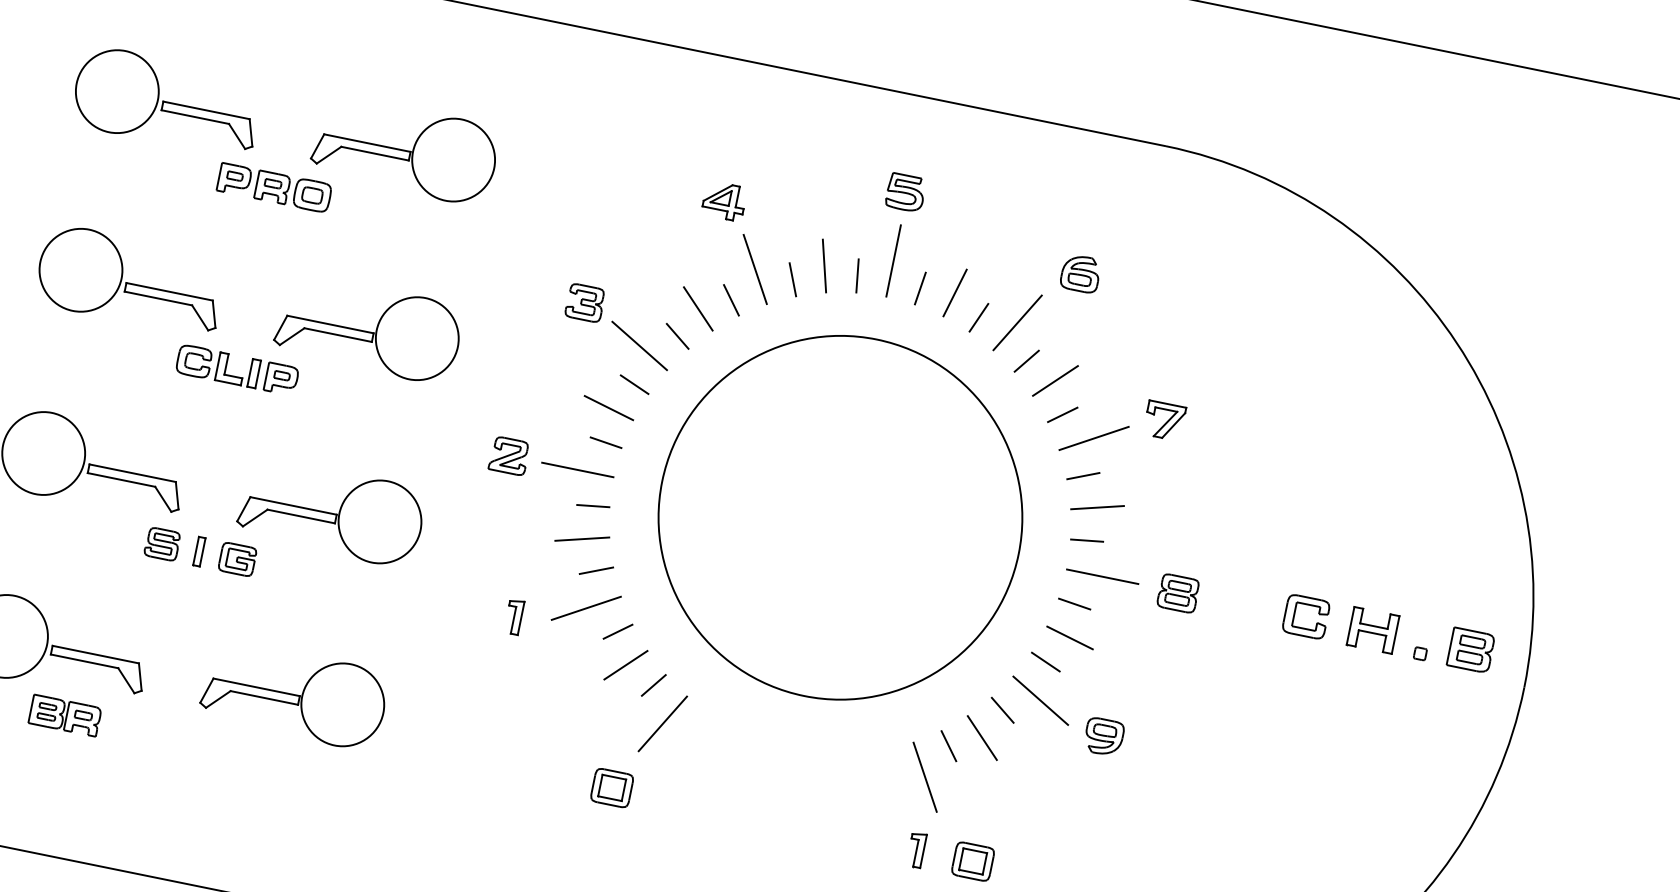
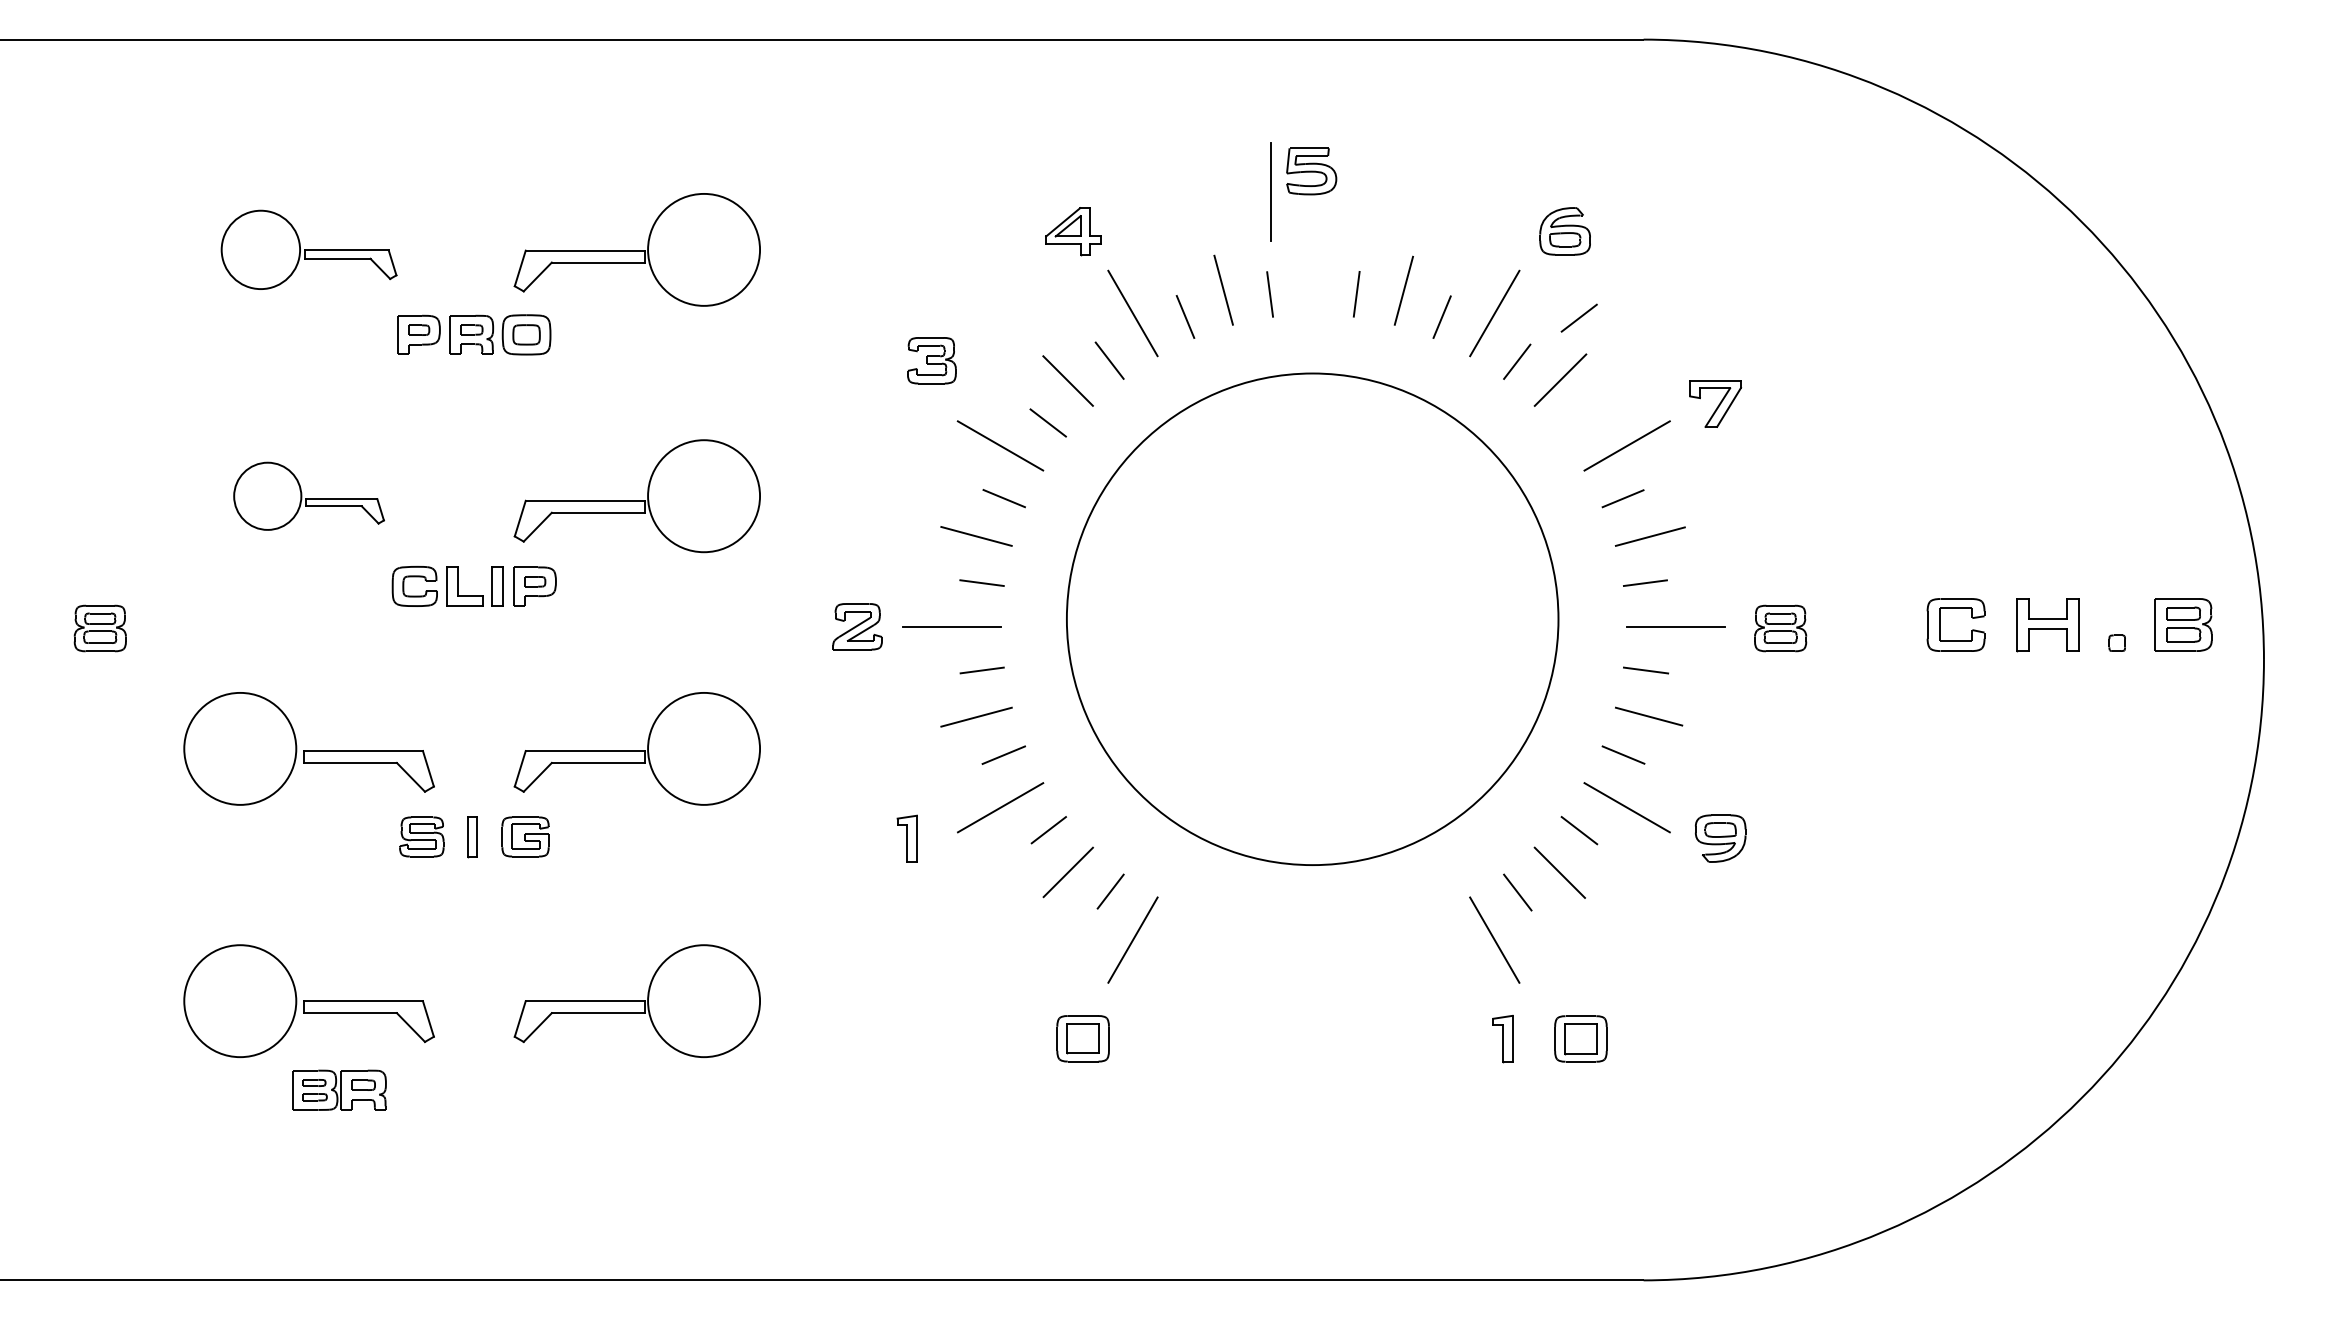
part: (166, 101) -> (308, 249), size x0.7
line: (893, 260) -> (1270, 191), moved
part: (130, 280) -> (308, 496), size x0.6
part: (585, 302) -> (931, 360), moved
line: (1062, 414) -> (1578, 317), moved

